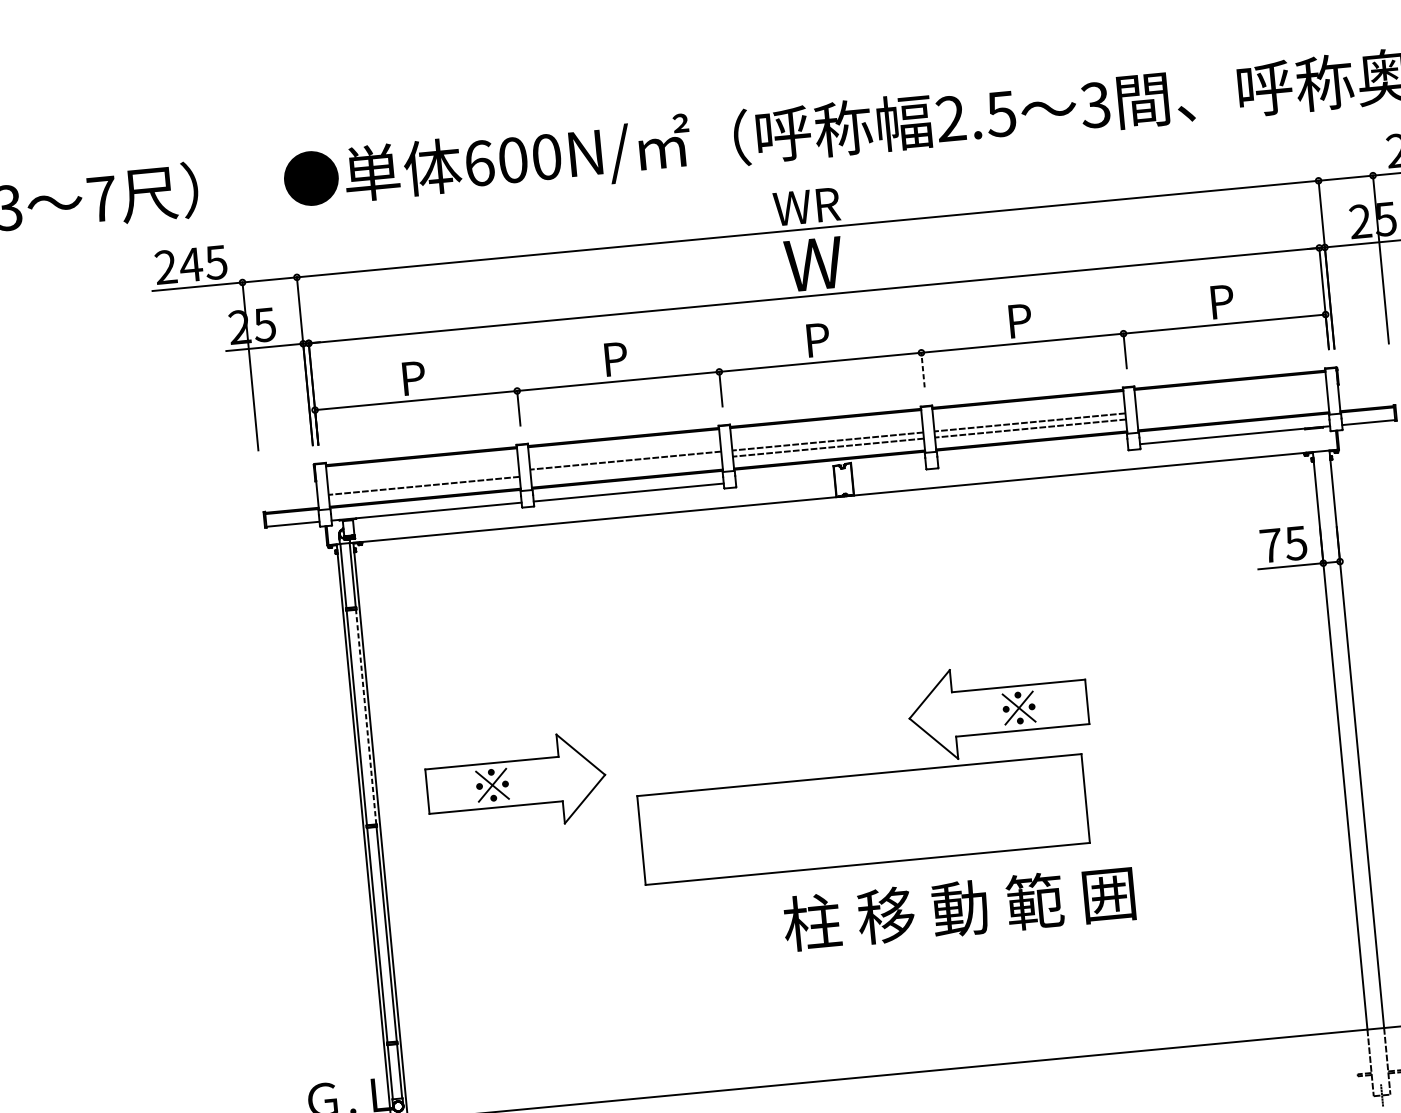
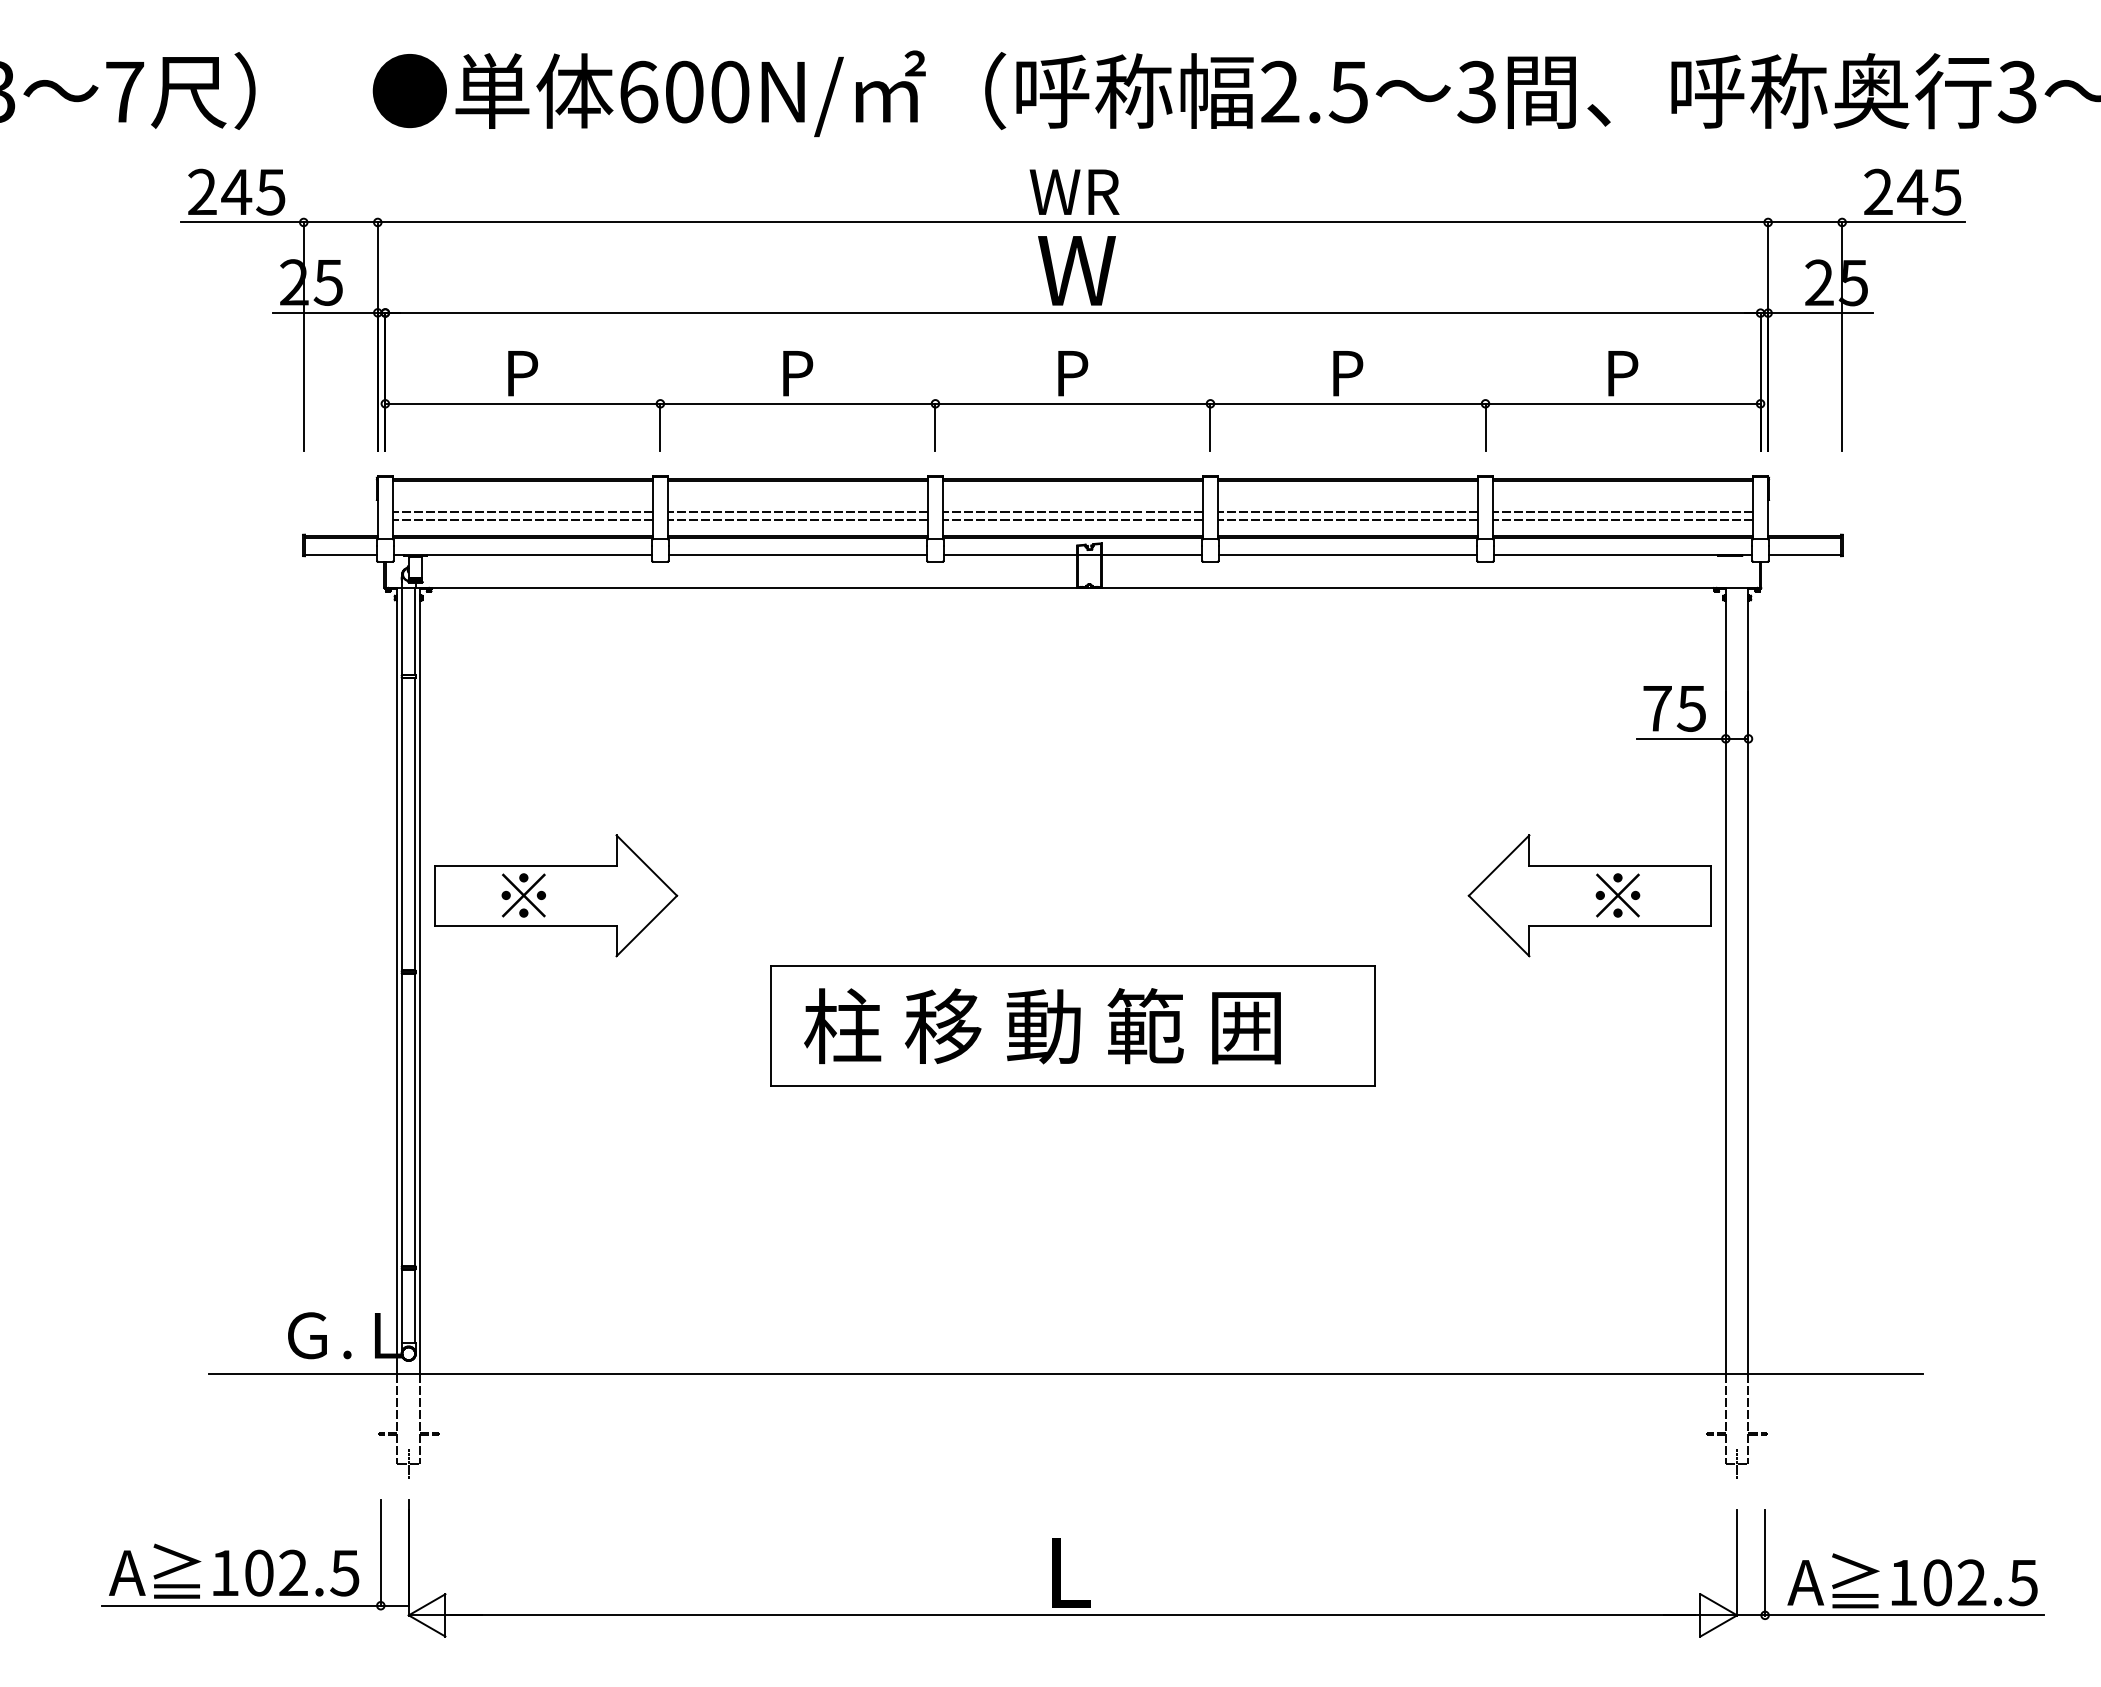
line: (923, 370) -> (1210, 427), dashed -> solid
line: (1232, 403) -> (1623, 511), added
line: (1232, 409) -> (1623, 519), added
line: (1032, 454) -> (1347, 555), added
line: (625, 466) -> (797, 519), added
line: (830, 473) -> (1072, 555), added
line: (423, 479) -> (522, 511), added
part: (998, 710) -> (1589, 895), moved
line: (366, 717) -> (415, 824), dashed -> solid
part: (516, 783) -> (556, 895), moved
text: (959, 908) -> (1042, 1026), moved

